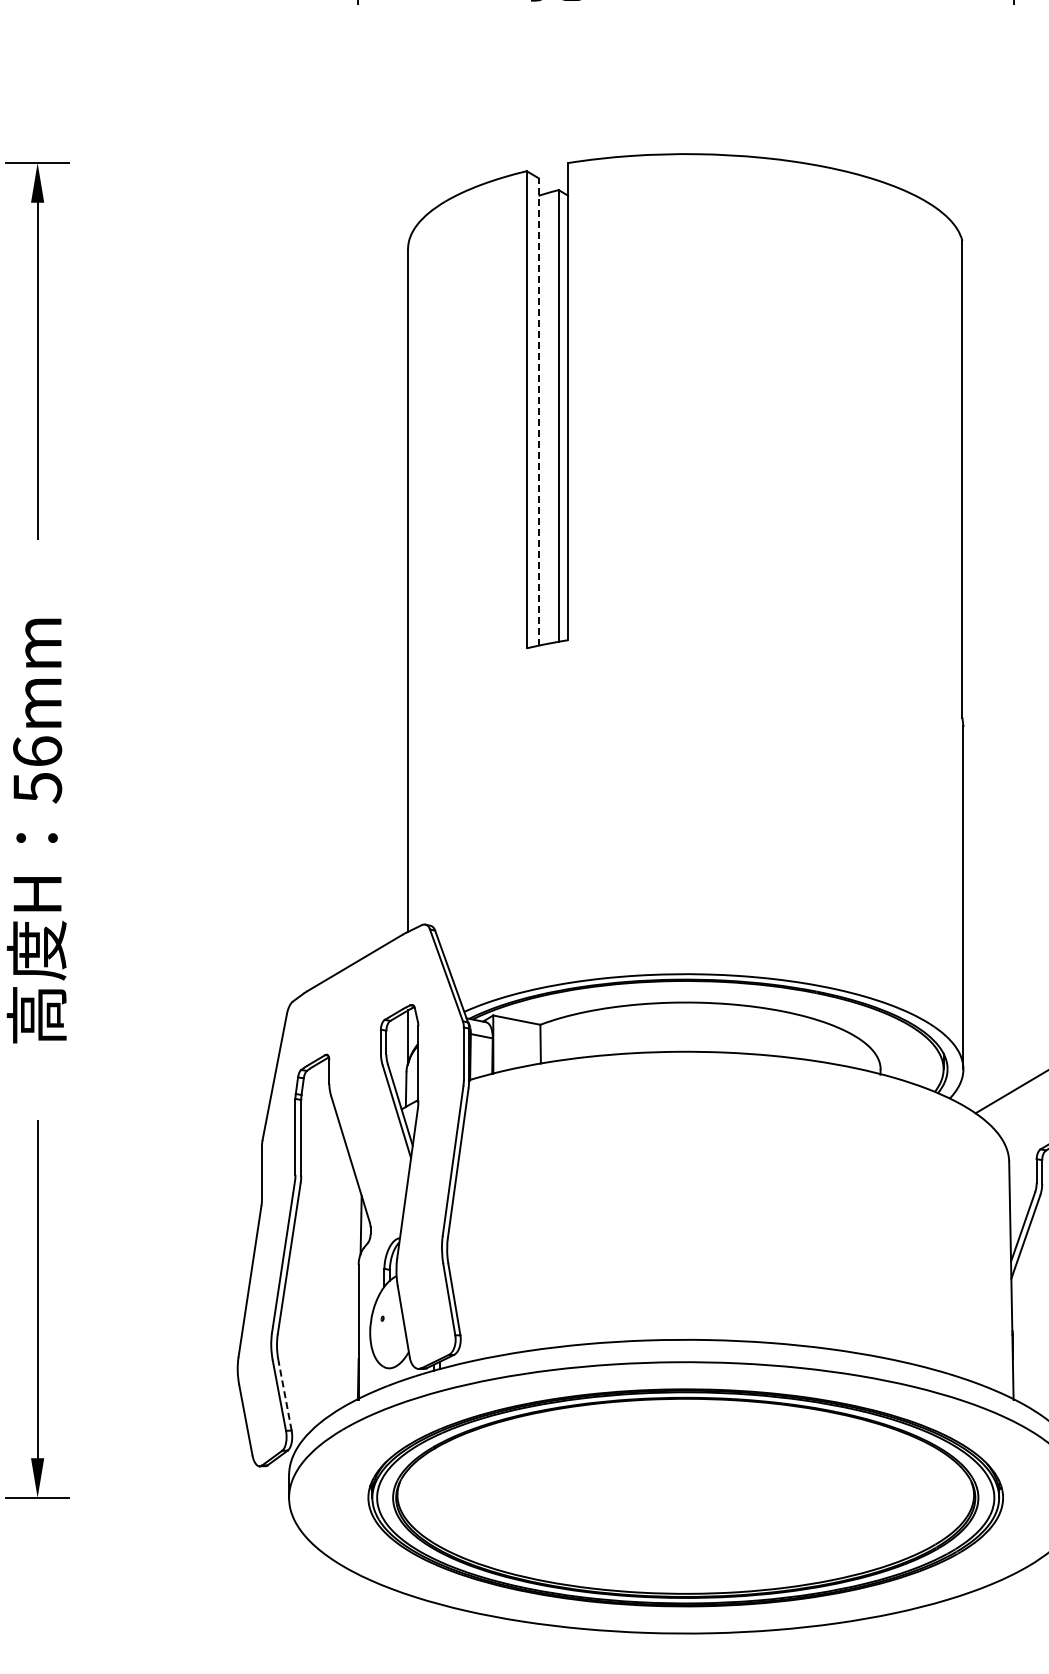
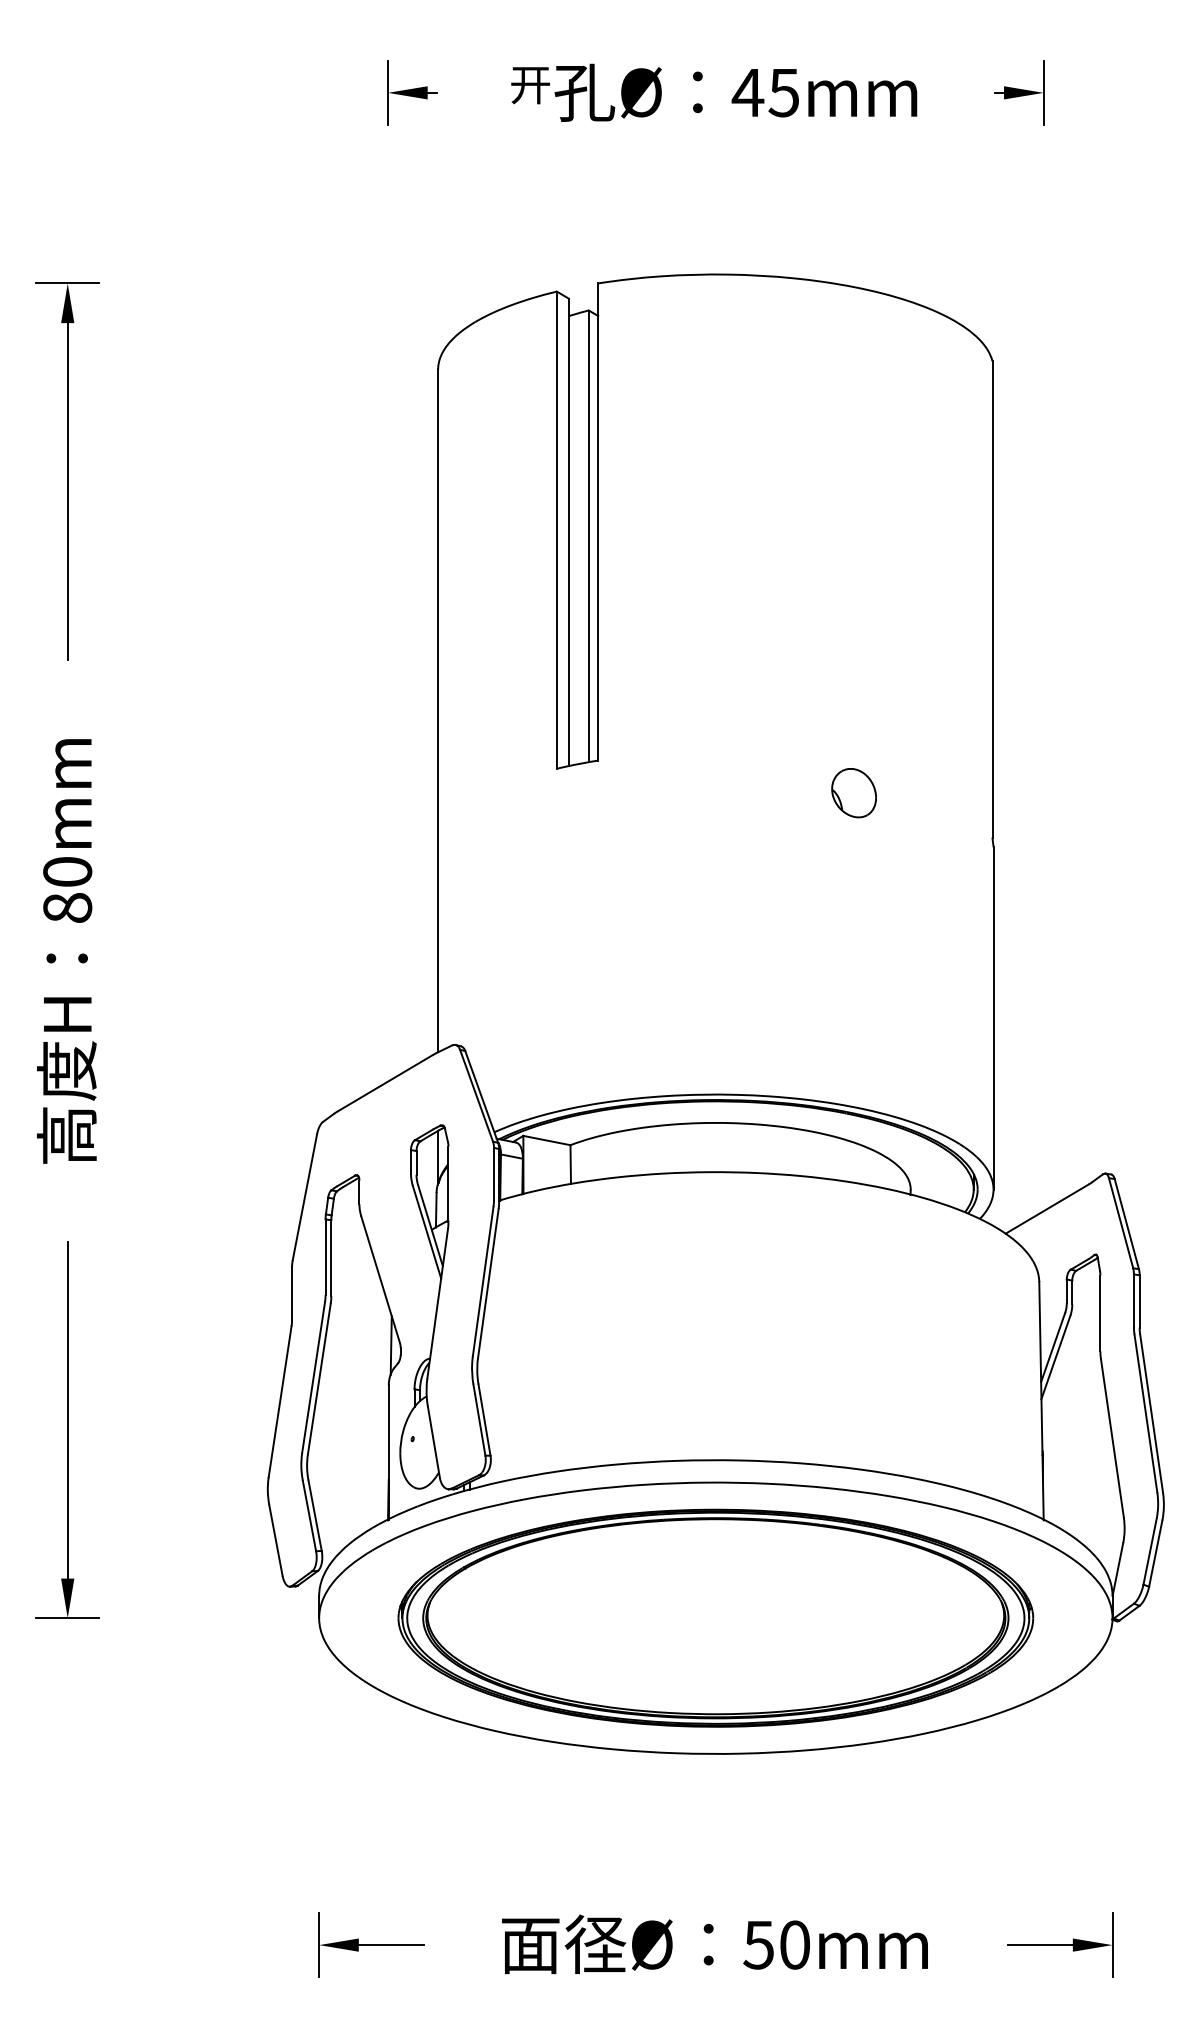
line: (538, 412) -> (568, 532), dashed -> solid
part: (823, 673) -> (853, 793), added
text: (37, 769) -> (67, 889), 56mm -> 80mm
line: (285, 1395) -> (315, 1515), dashed -> solid

